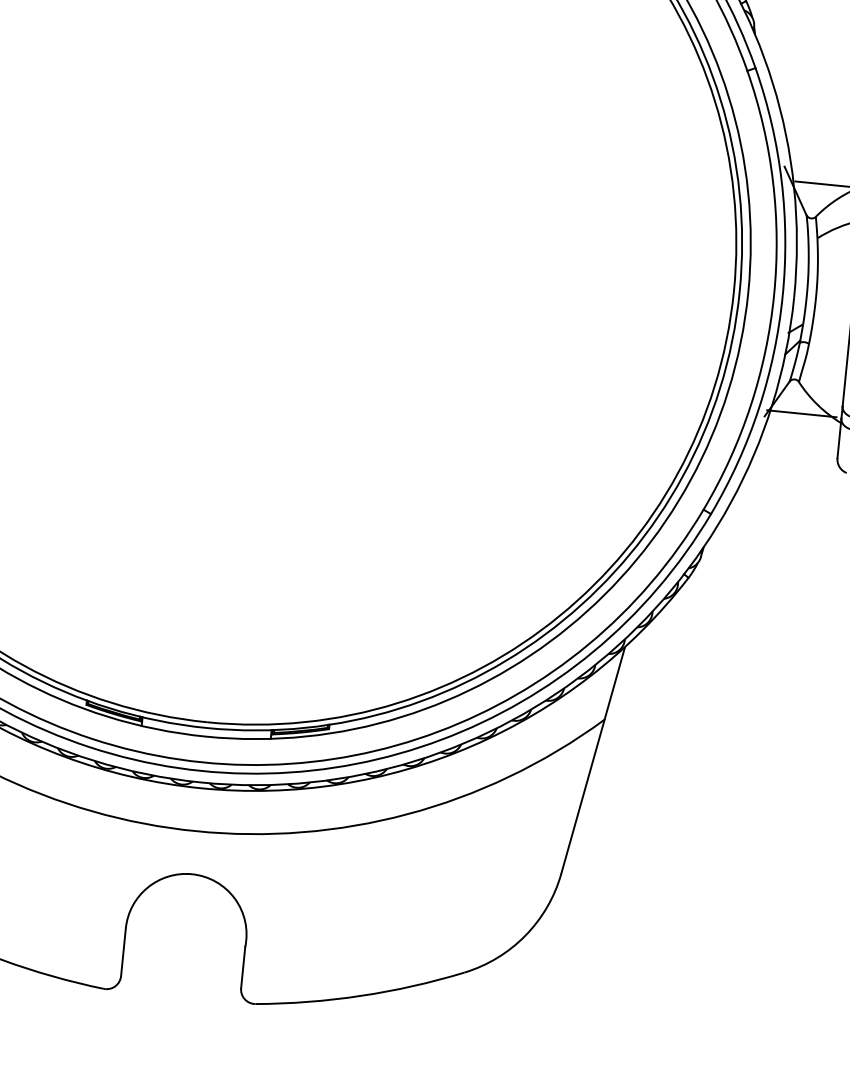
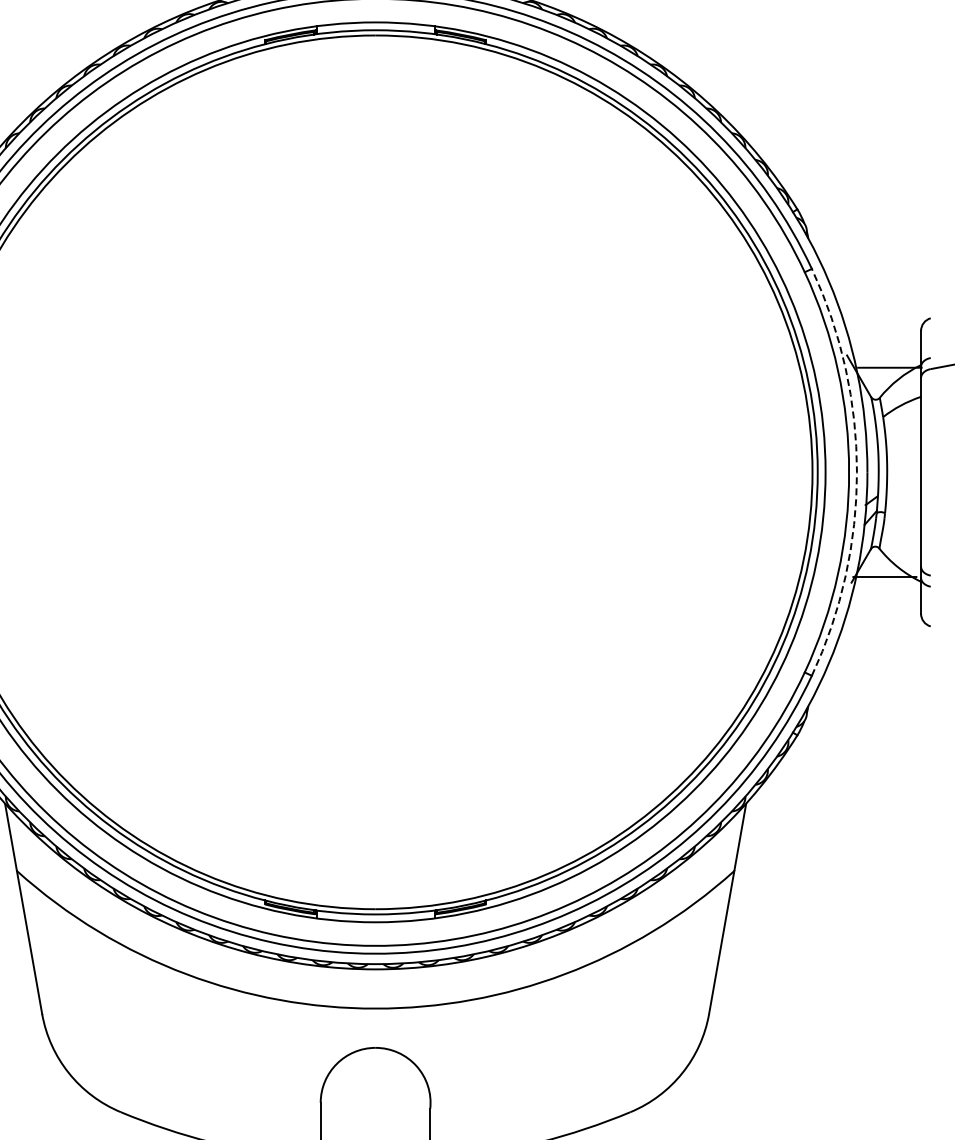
arc: (782, 296) -> (856, 472), solid -> dashed

